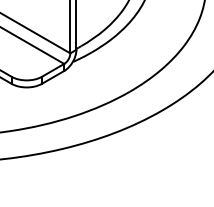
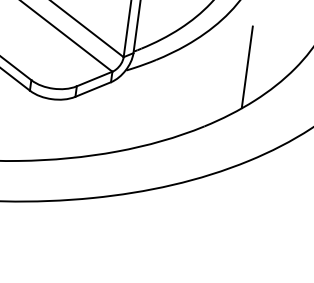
line: (152, 48) -> (247, 66), added

